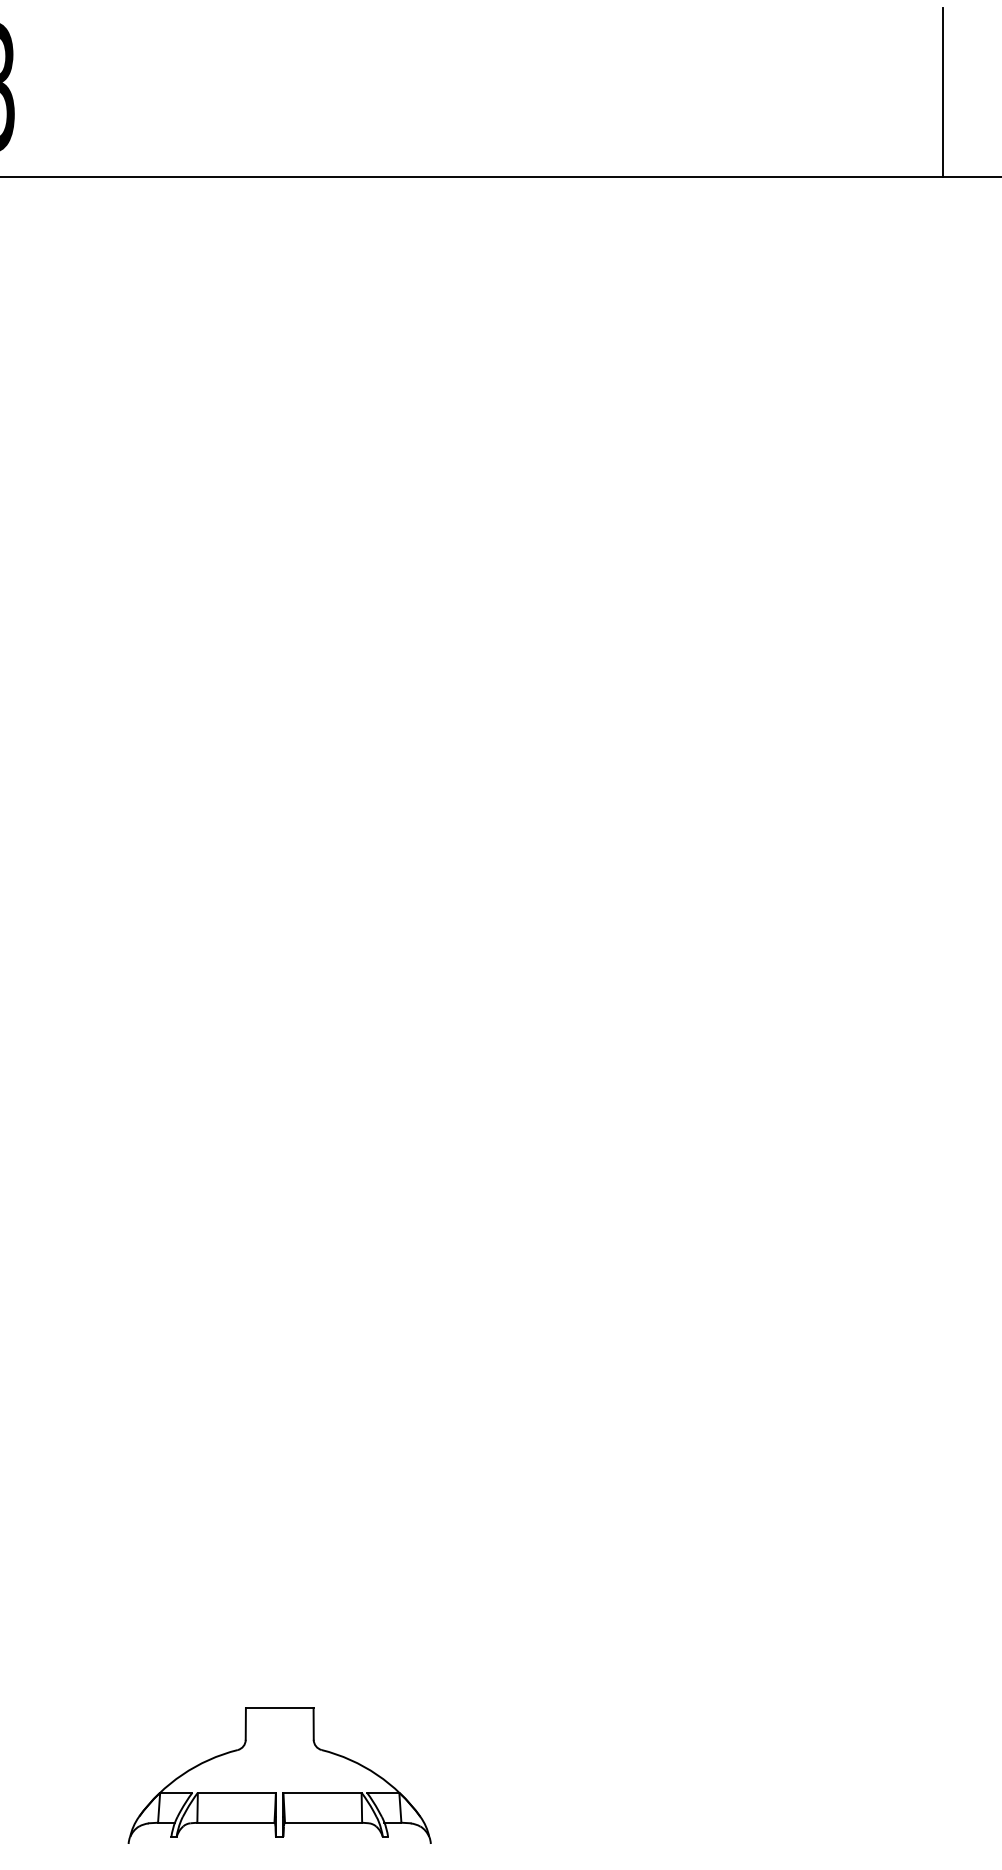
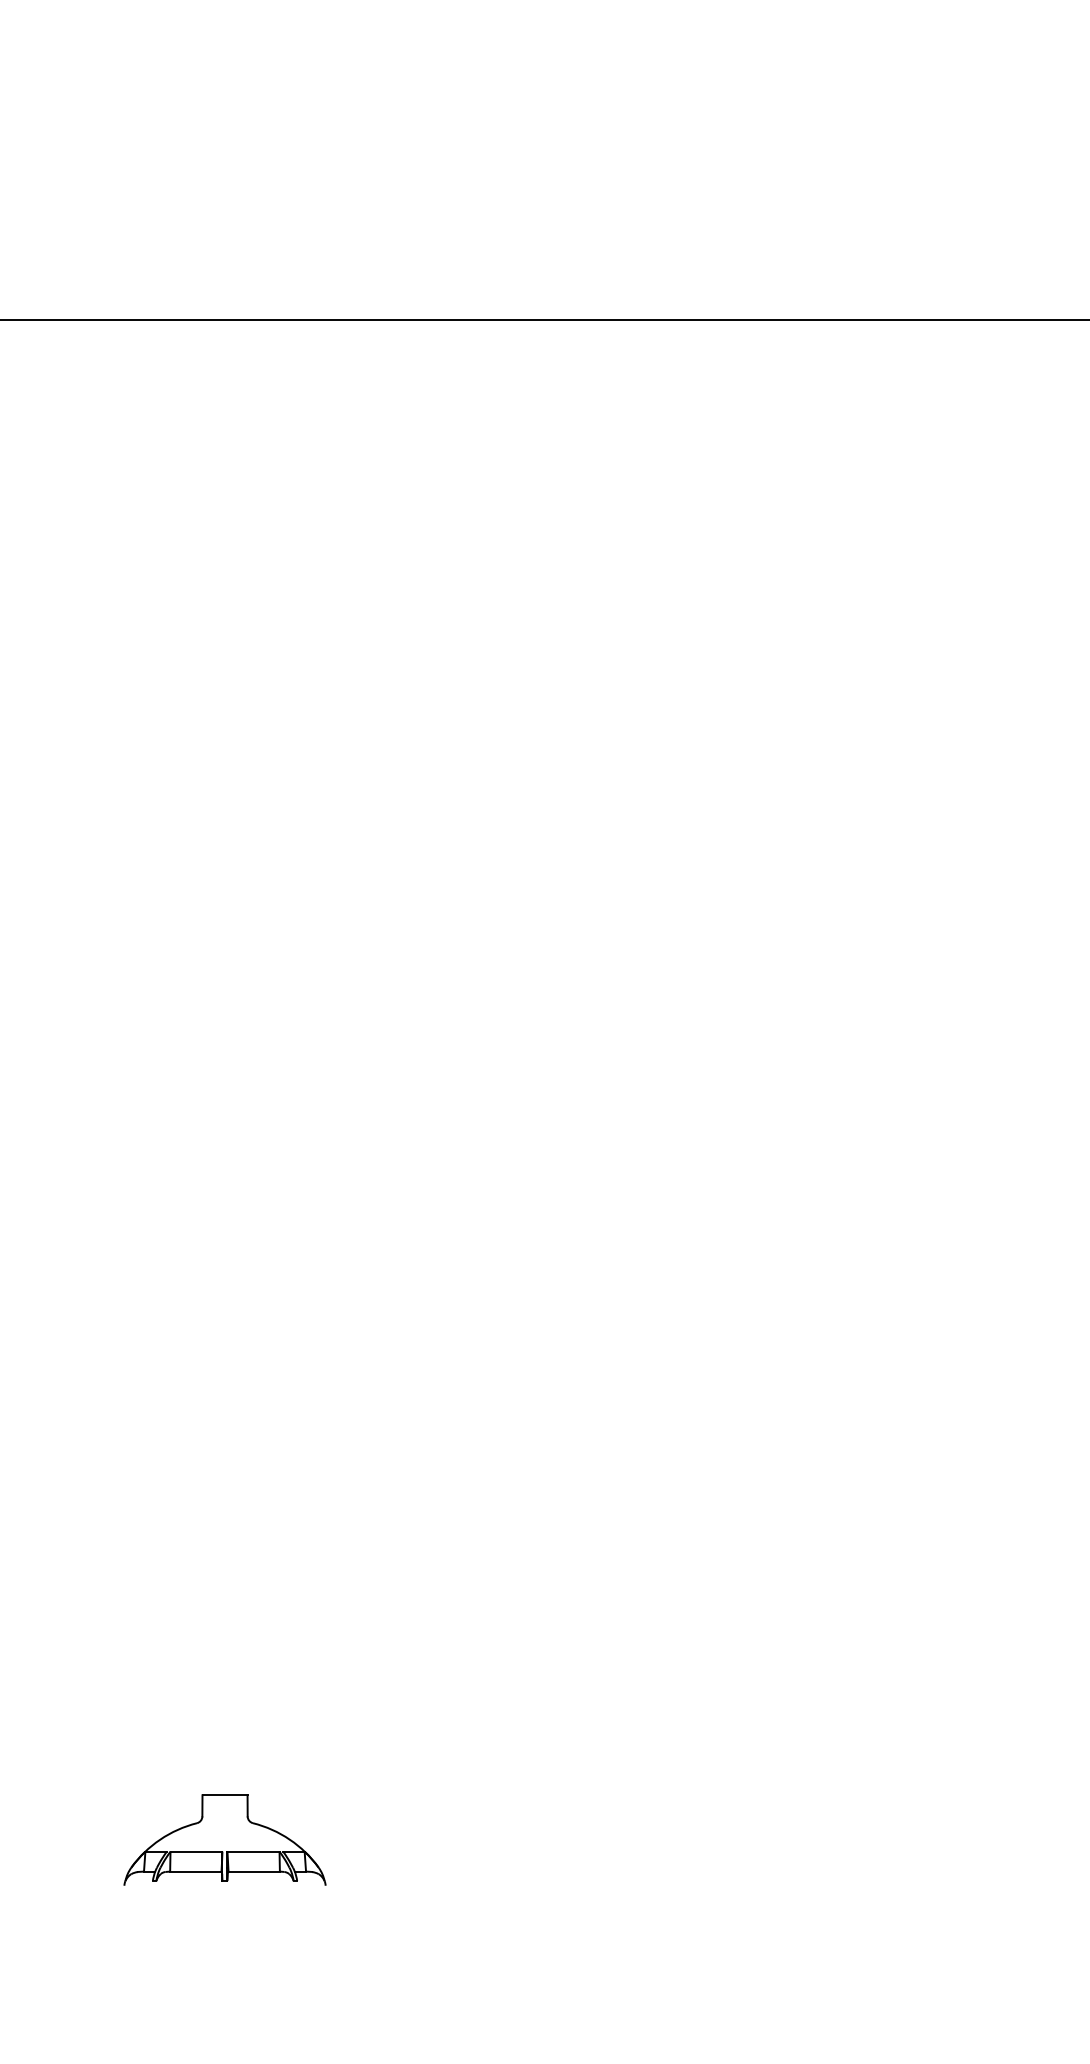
line: (943, 92) -> (856, 238), removed
part: (279, 1776) -> (224, 1840), size x0.7

